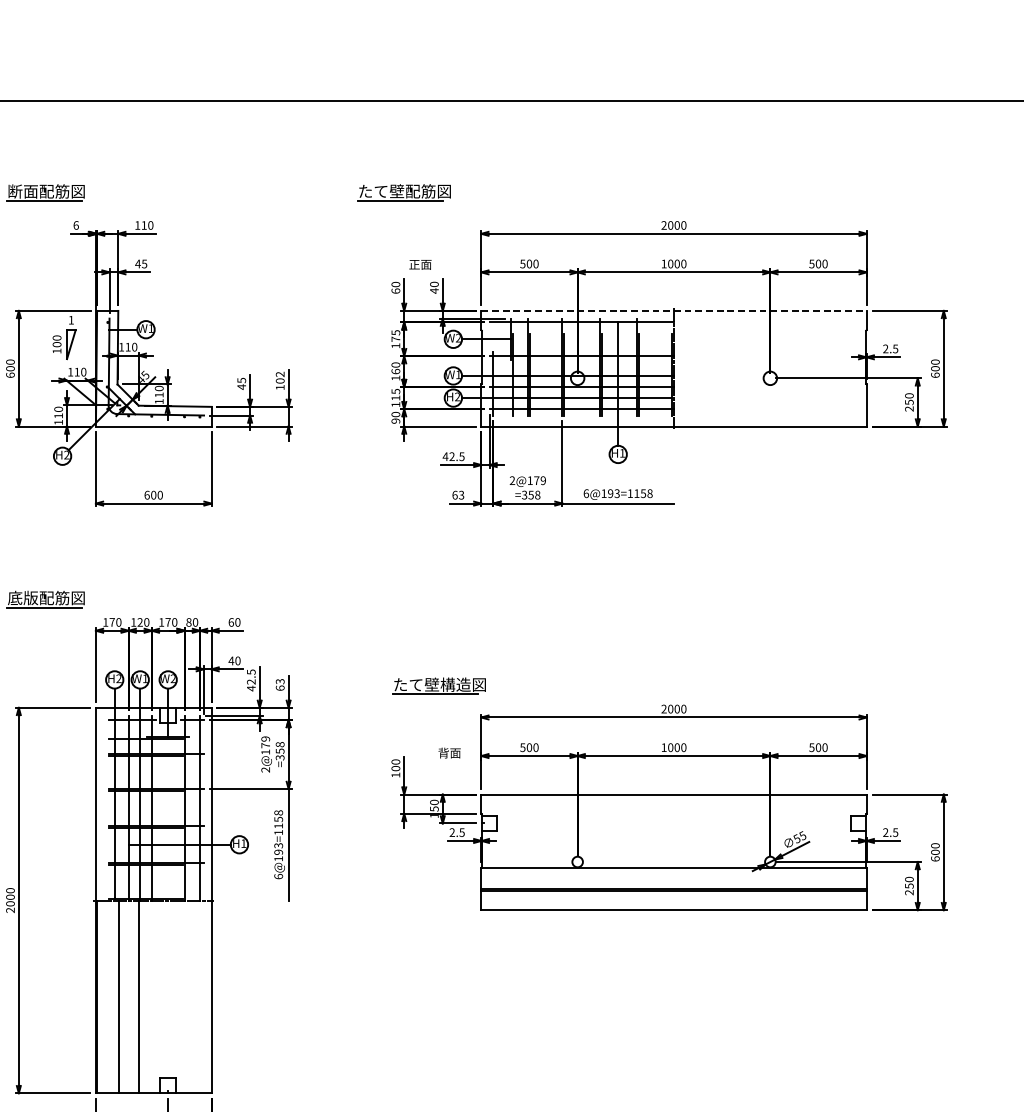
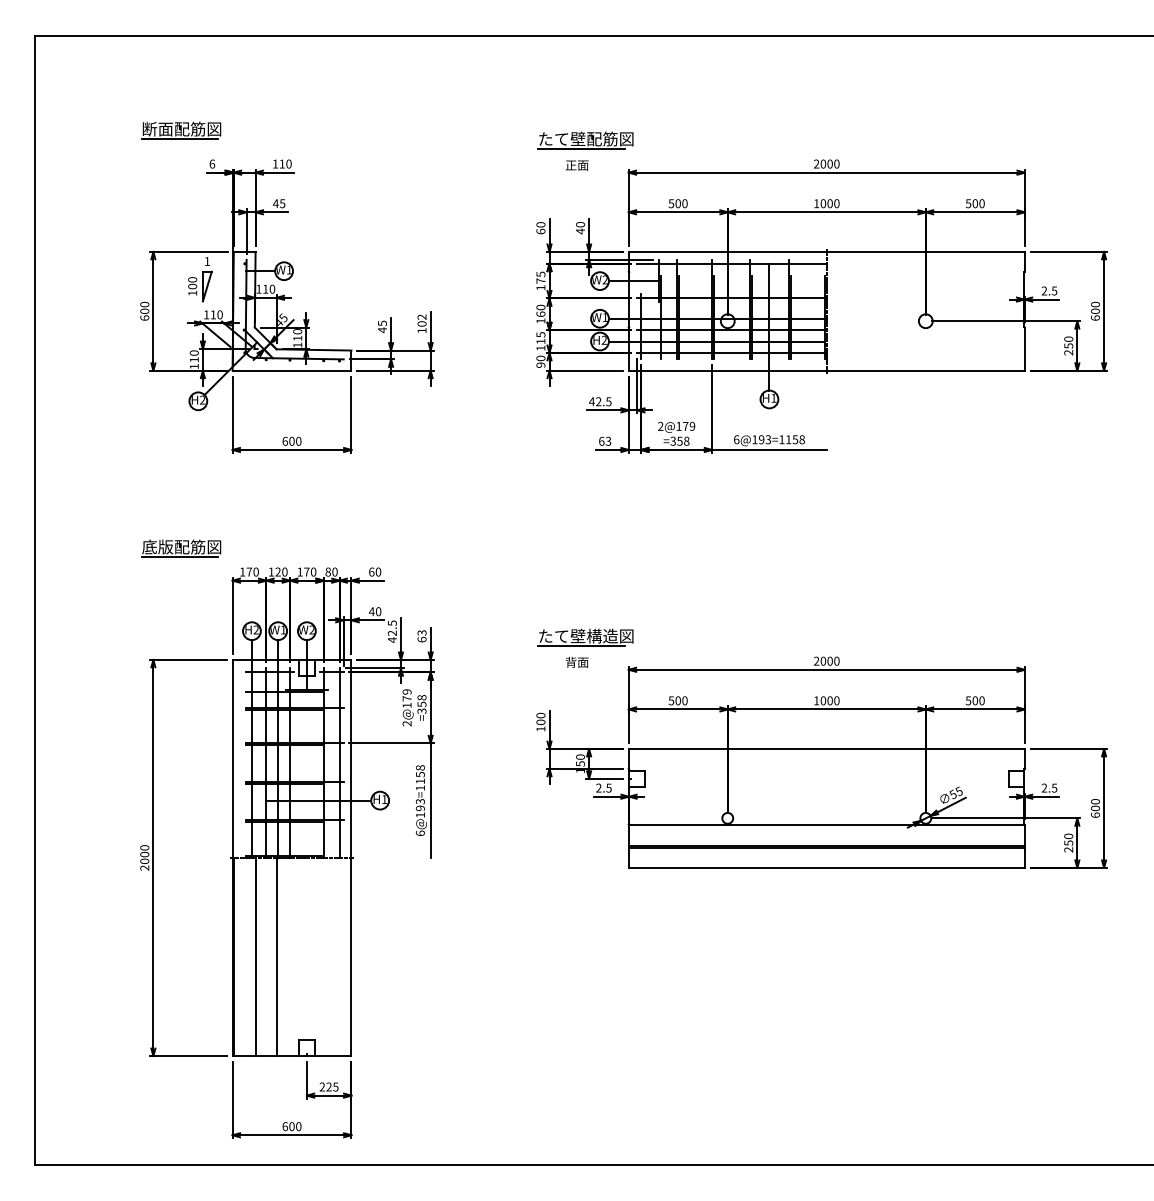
part: (404, 192) -> (585, 140), moved
text: (419, 264) -> (576, 165), moved
line: (674, 310) -> (827, 251), dashed -> solid
text: (448, 752) -> (576, 661), moved

